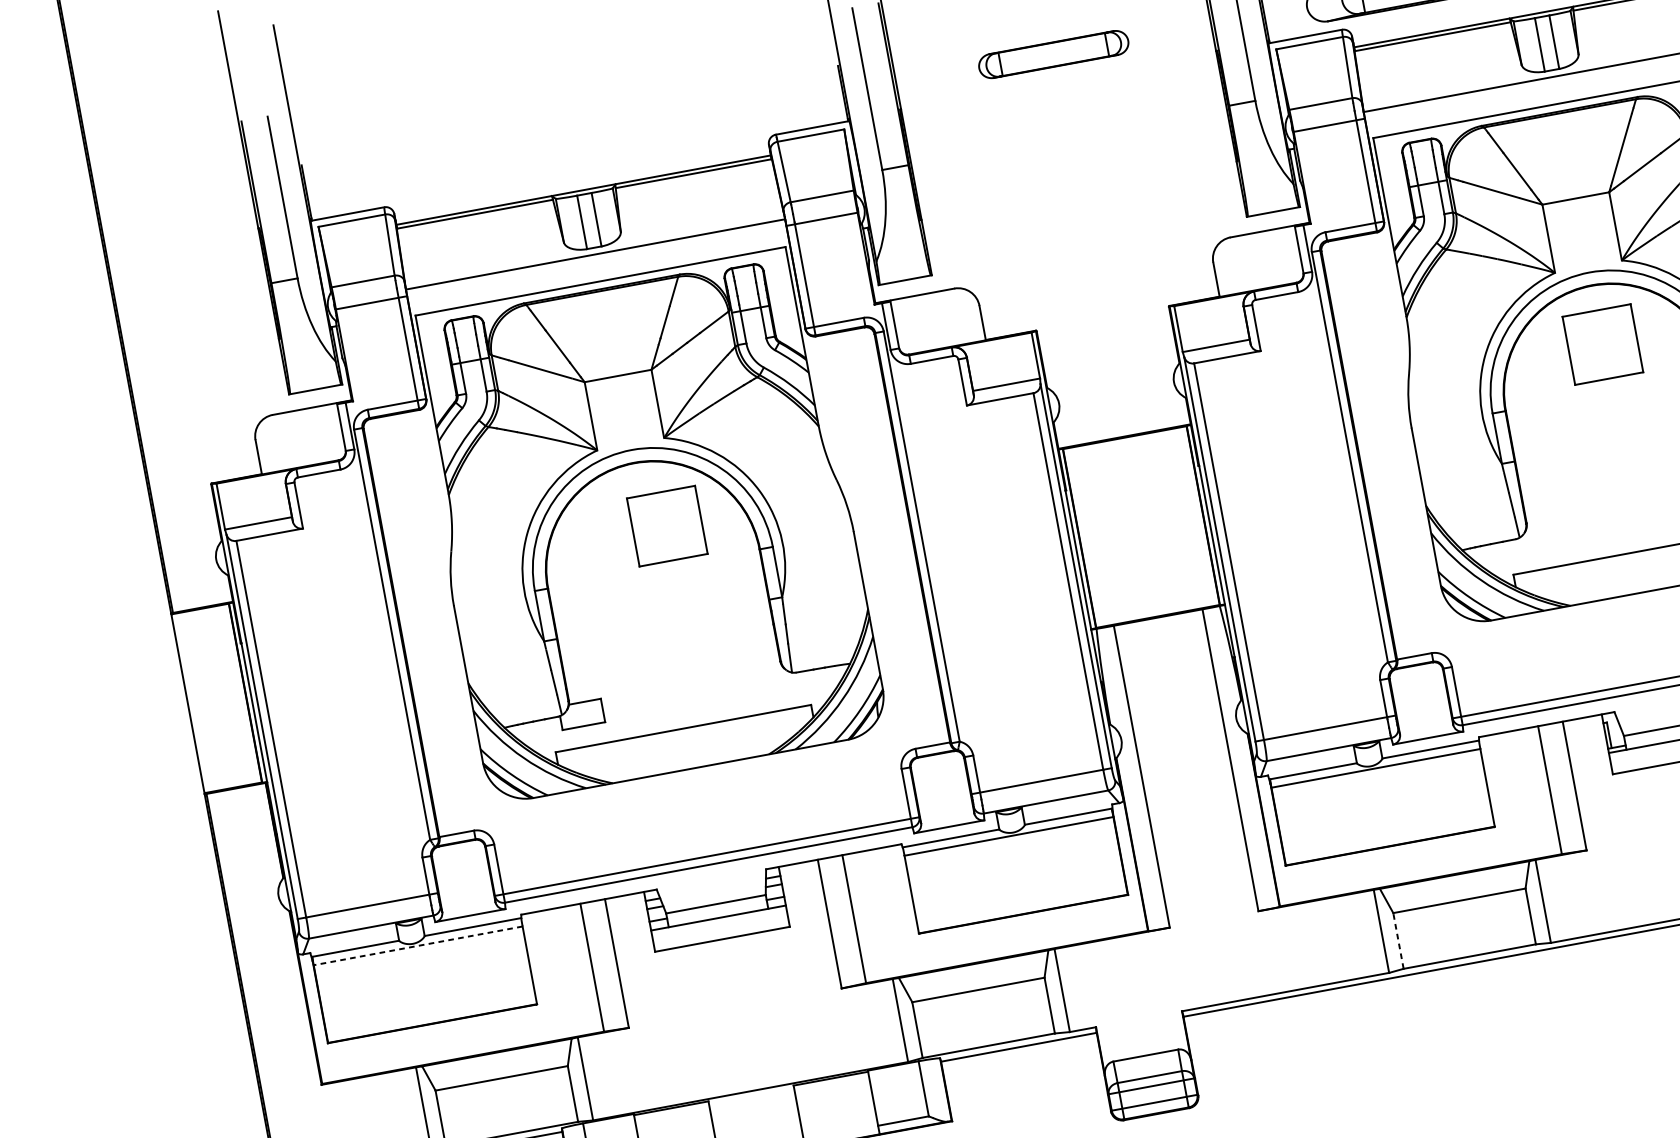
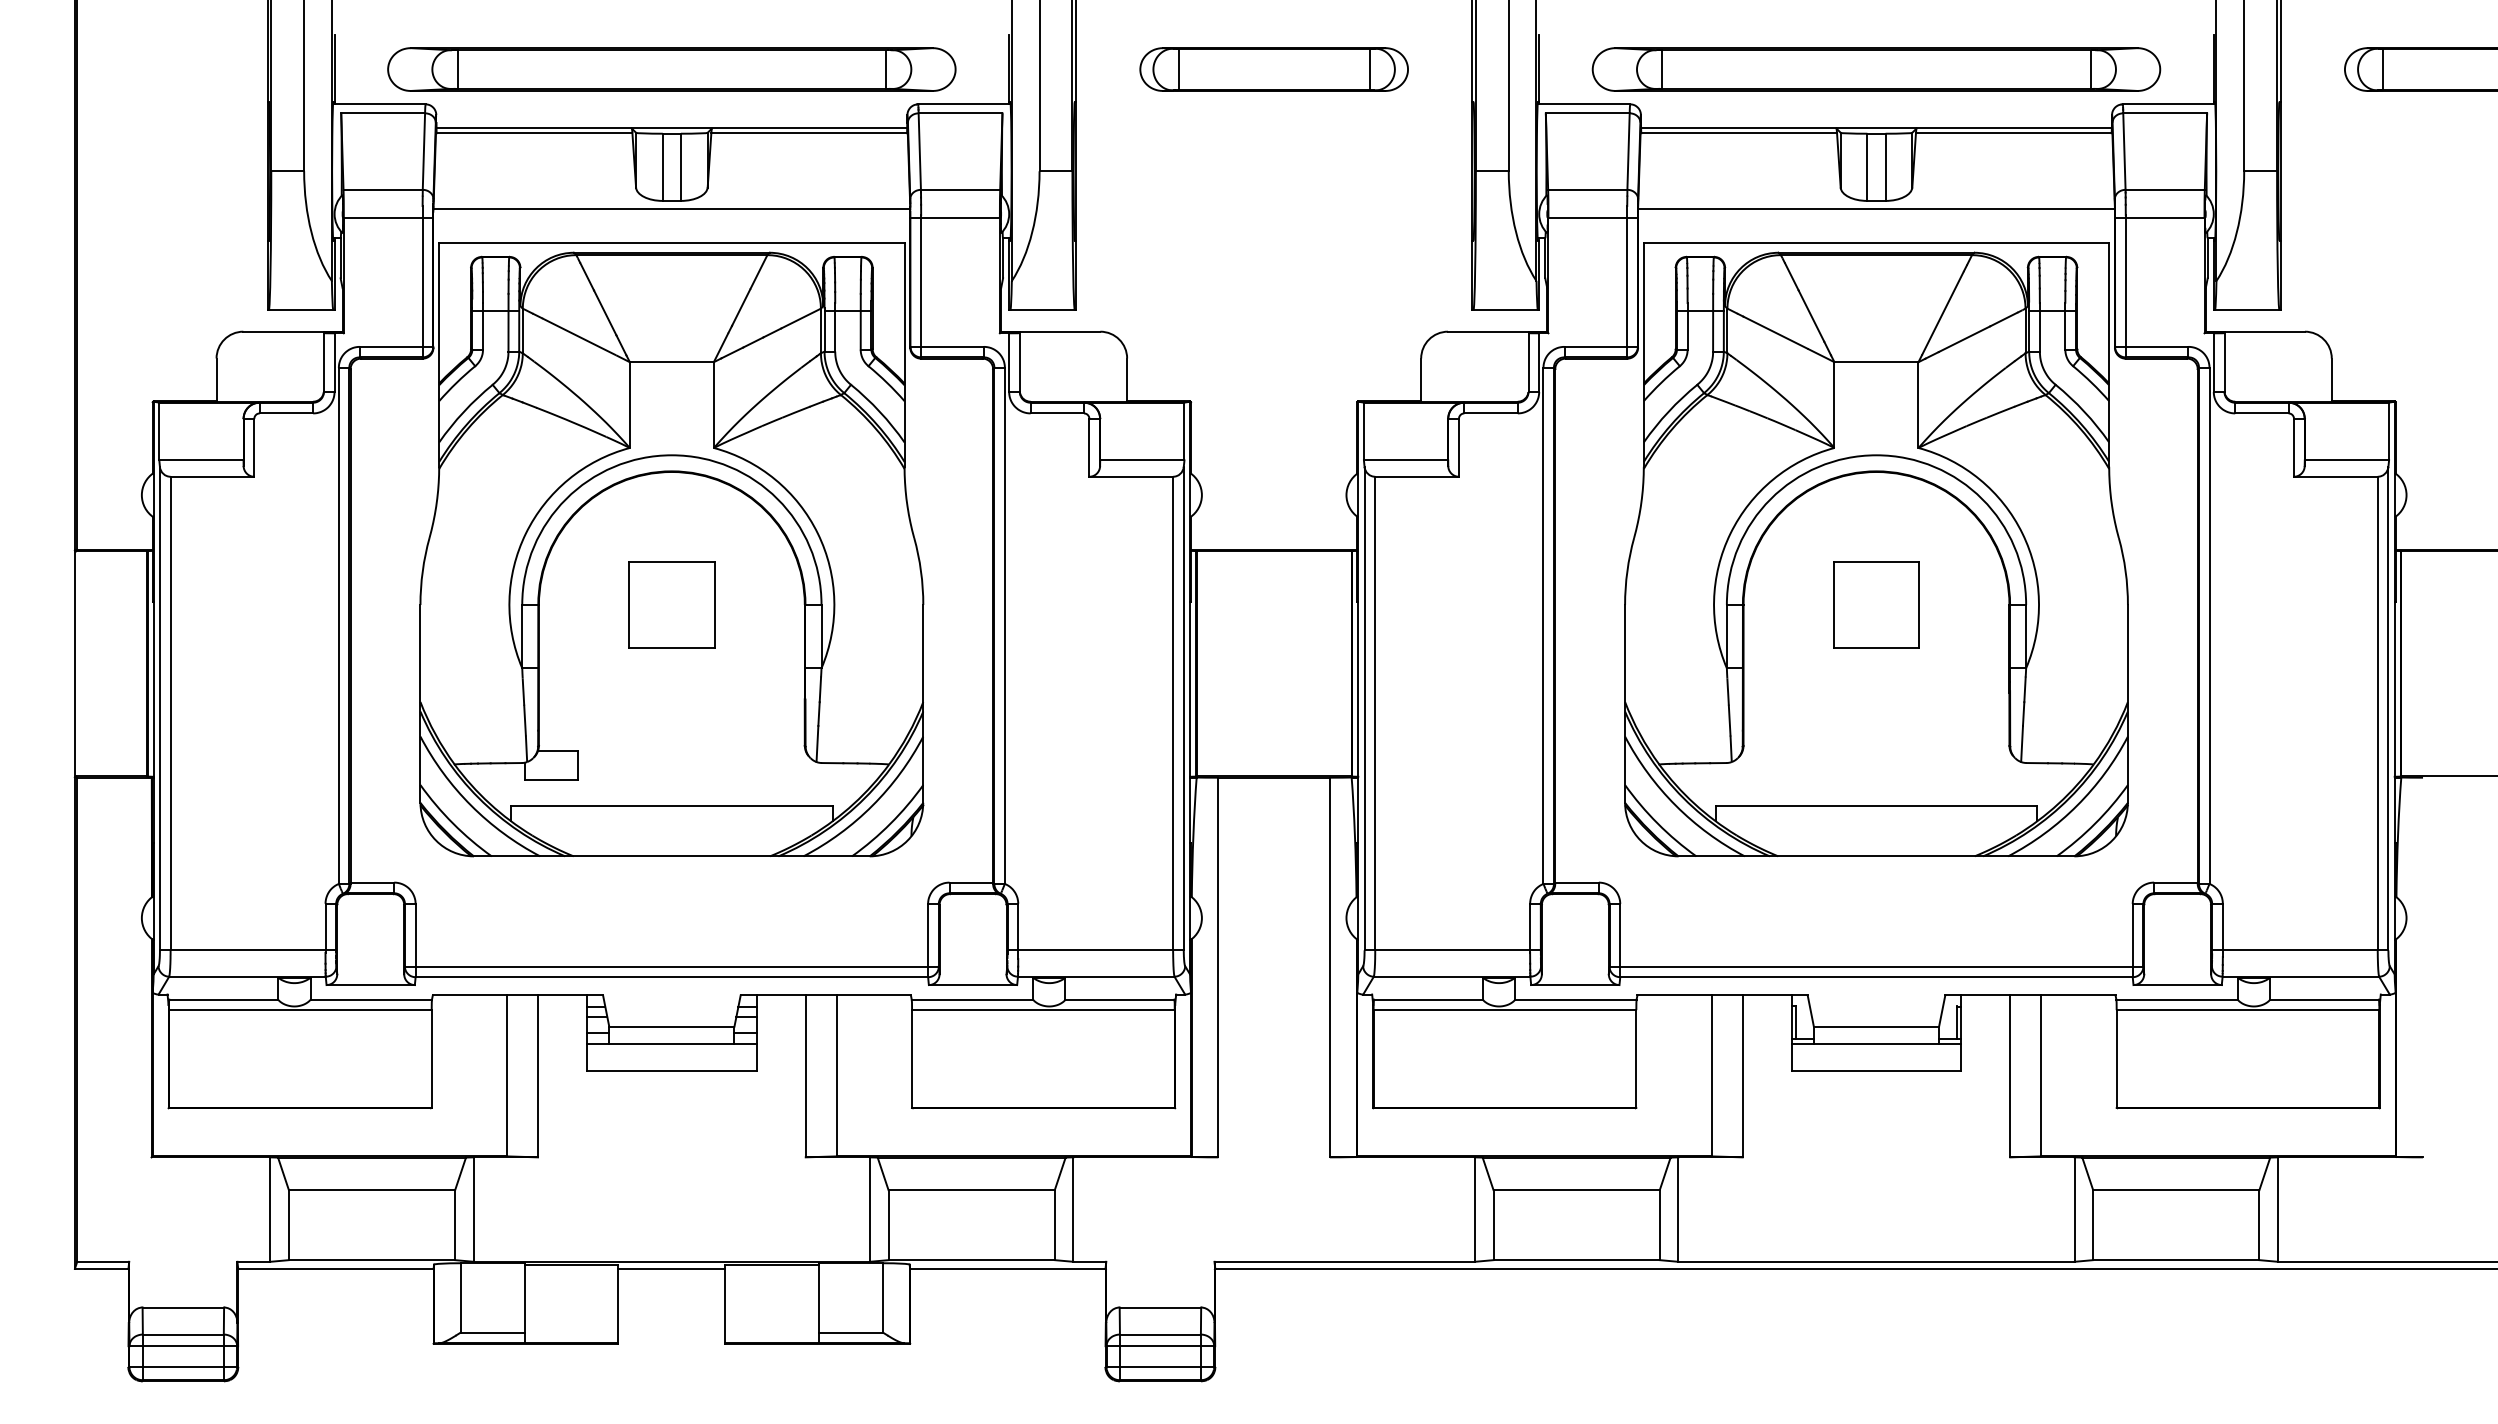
part: (1053, 54) -> (1273, 69), size x1.43
part: (574, 143) -> (671, 69), added
part: (1602, 344) -> (1876, 604), moved
part: (666, 525) -> (671, 604), moved
line: (1398, 940) -> (1493, 1224), dashed -> solid
line: (417, 946) -> (299, 1010), dashed -> solid
line: (751, 1096) -> (671, 1268), added

